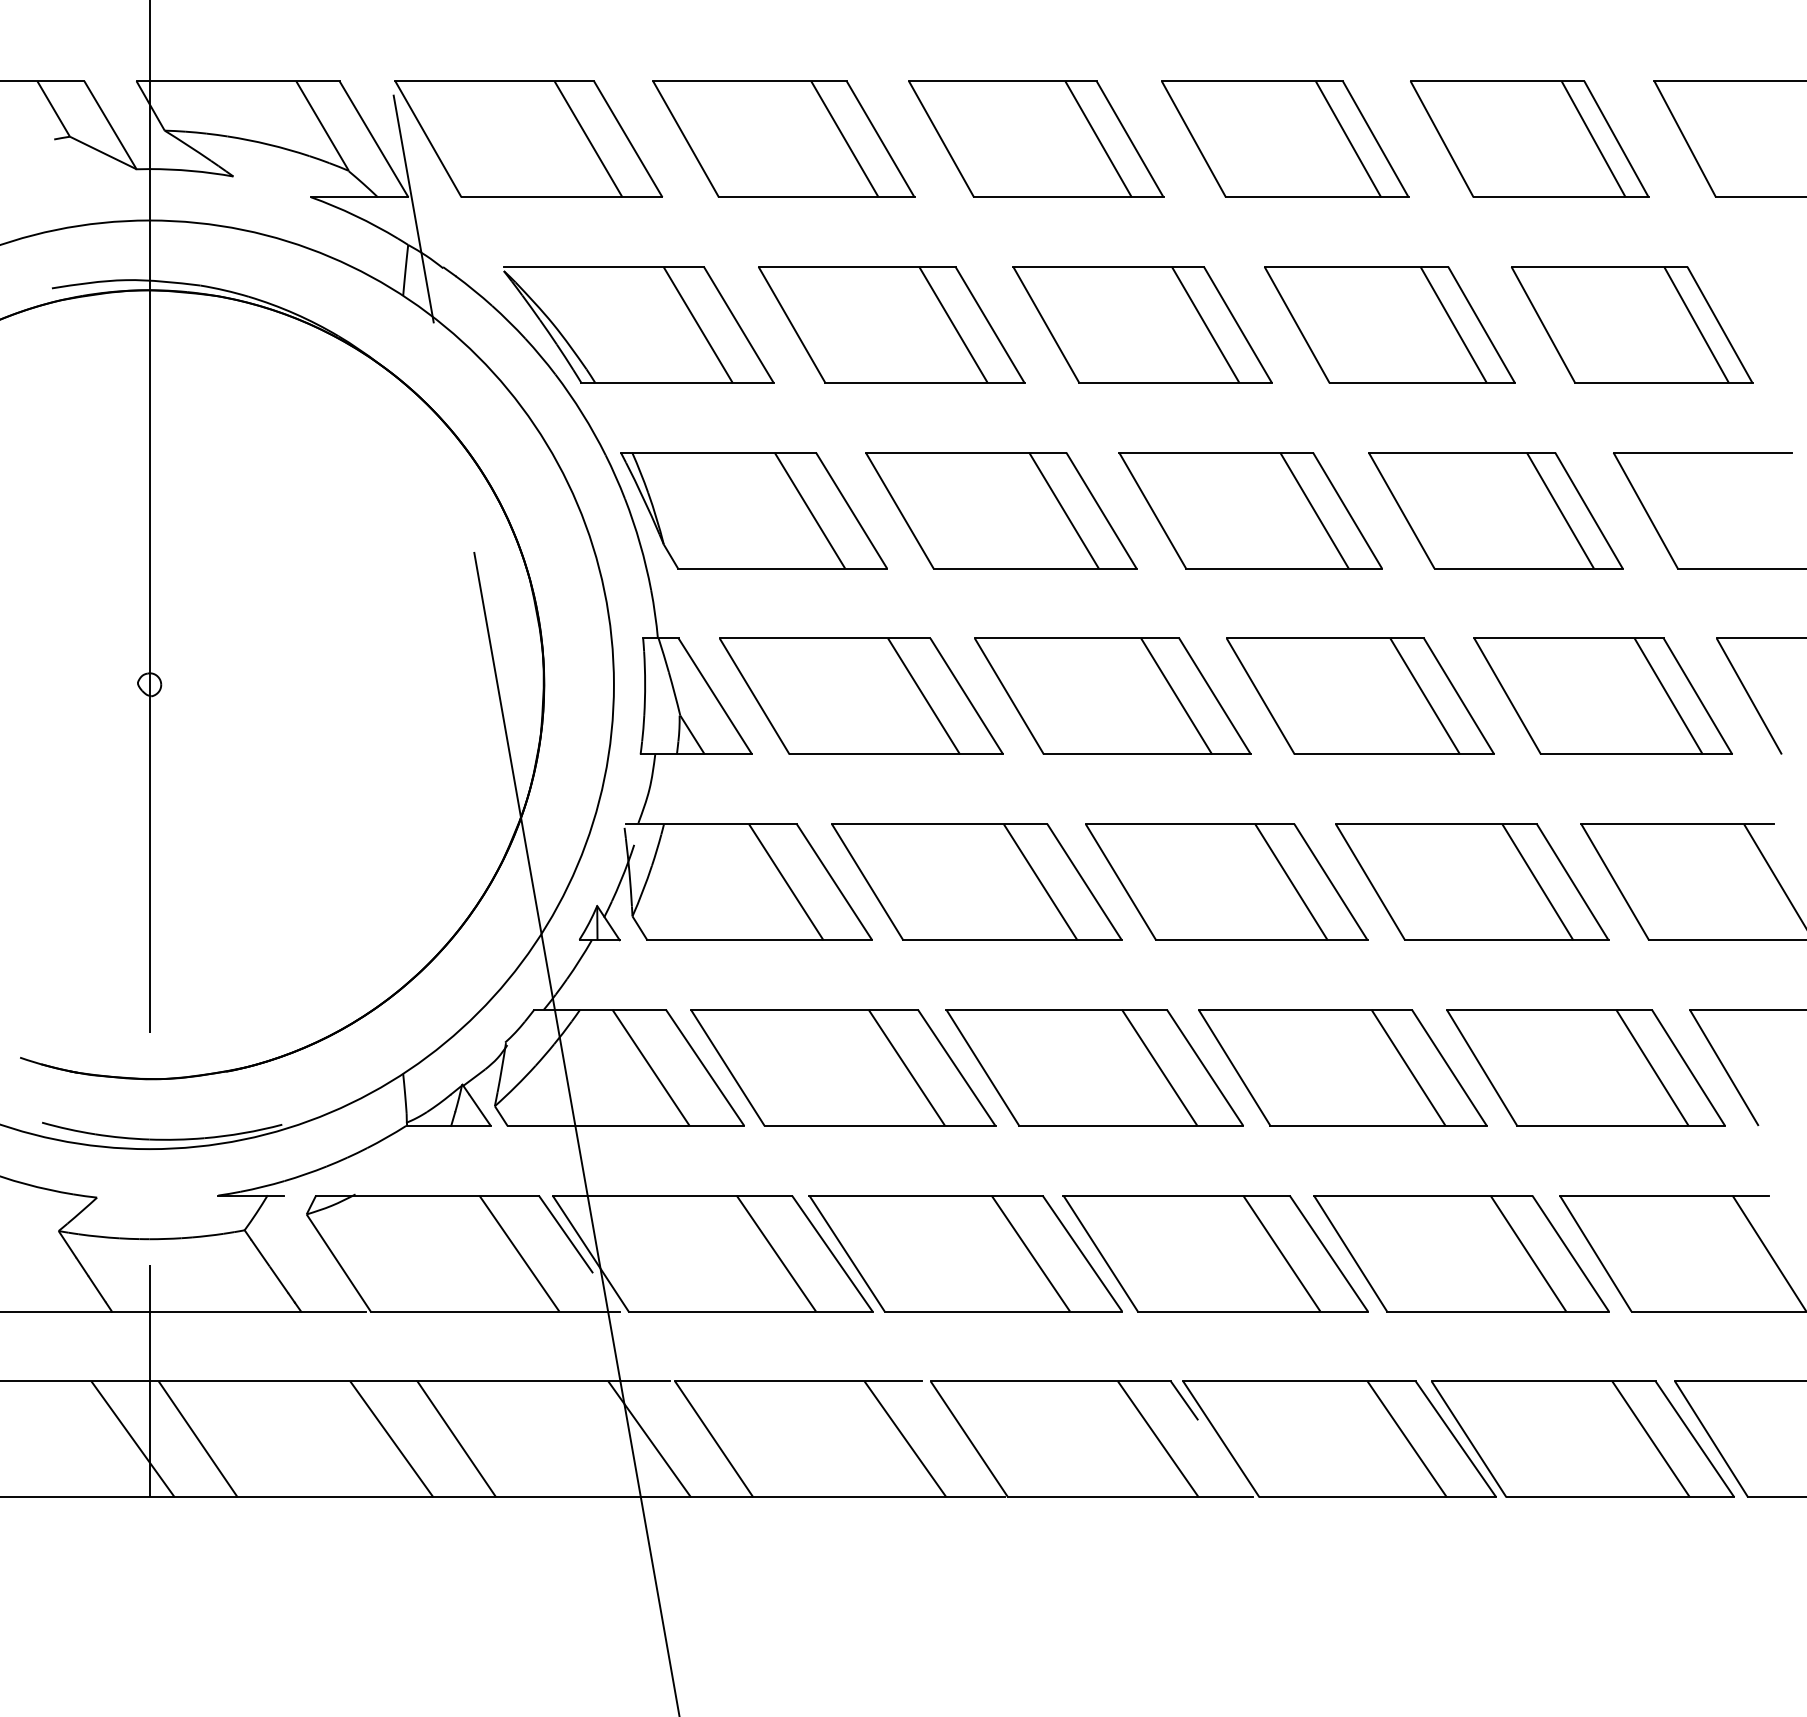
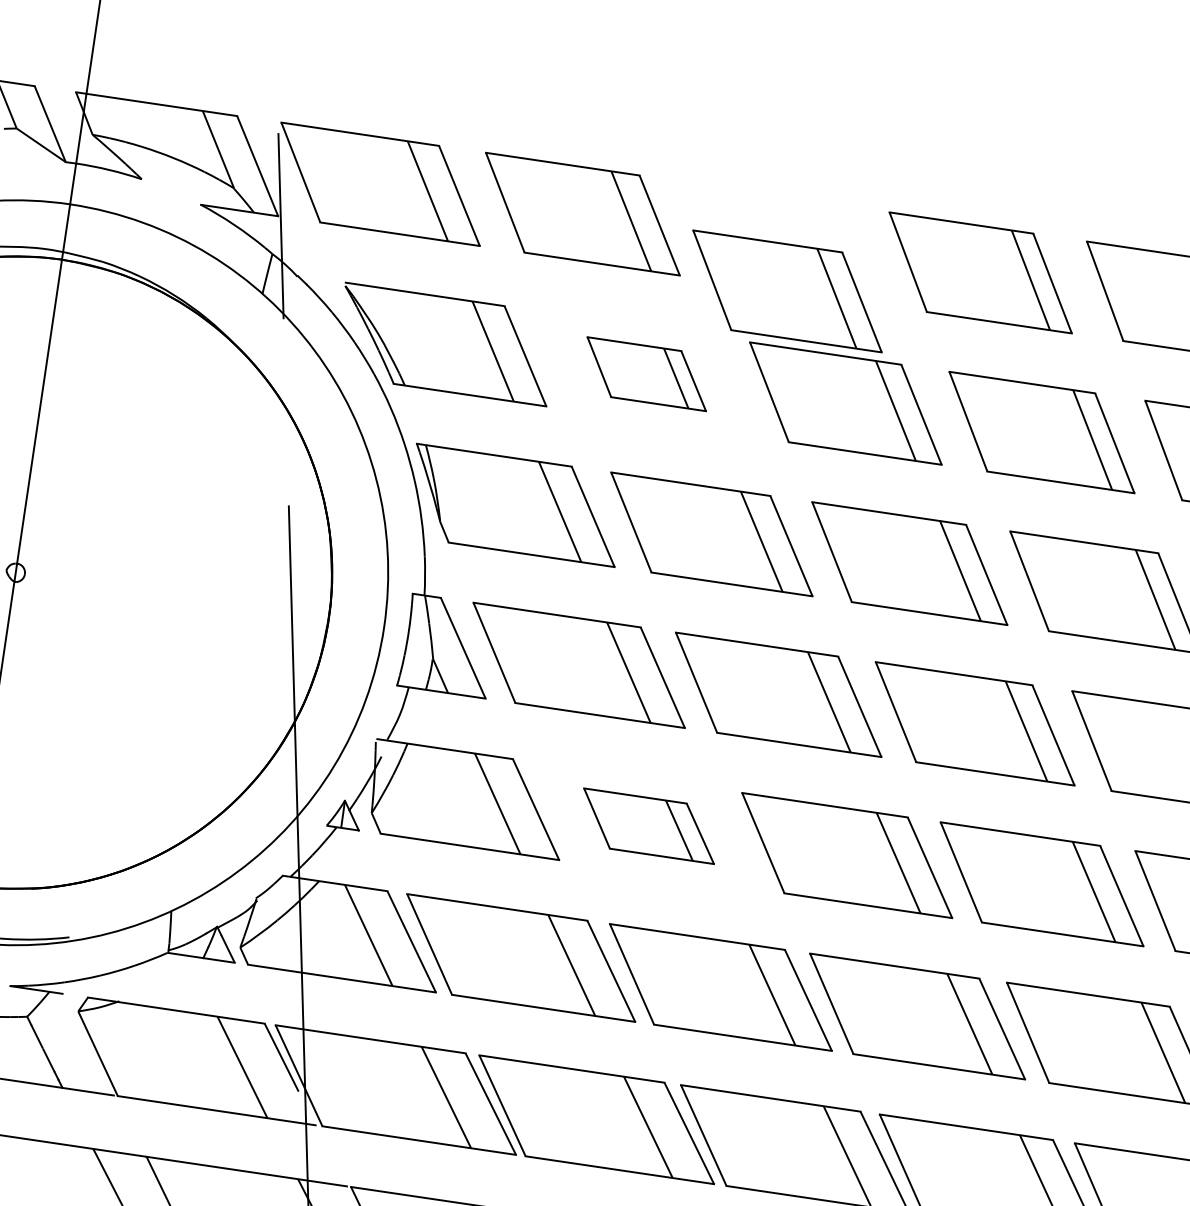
part: (1036, 138) -> (787, 290), moved
part: (891, 324) -> (646, 373), size x0.6
part: (976, 881) -> (648, 825), size x0.6

